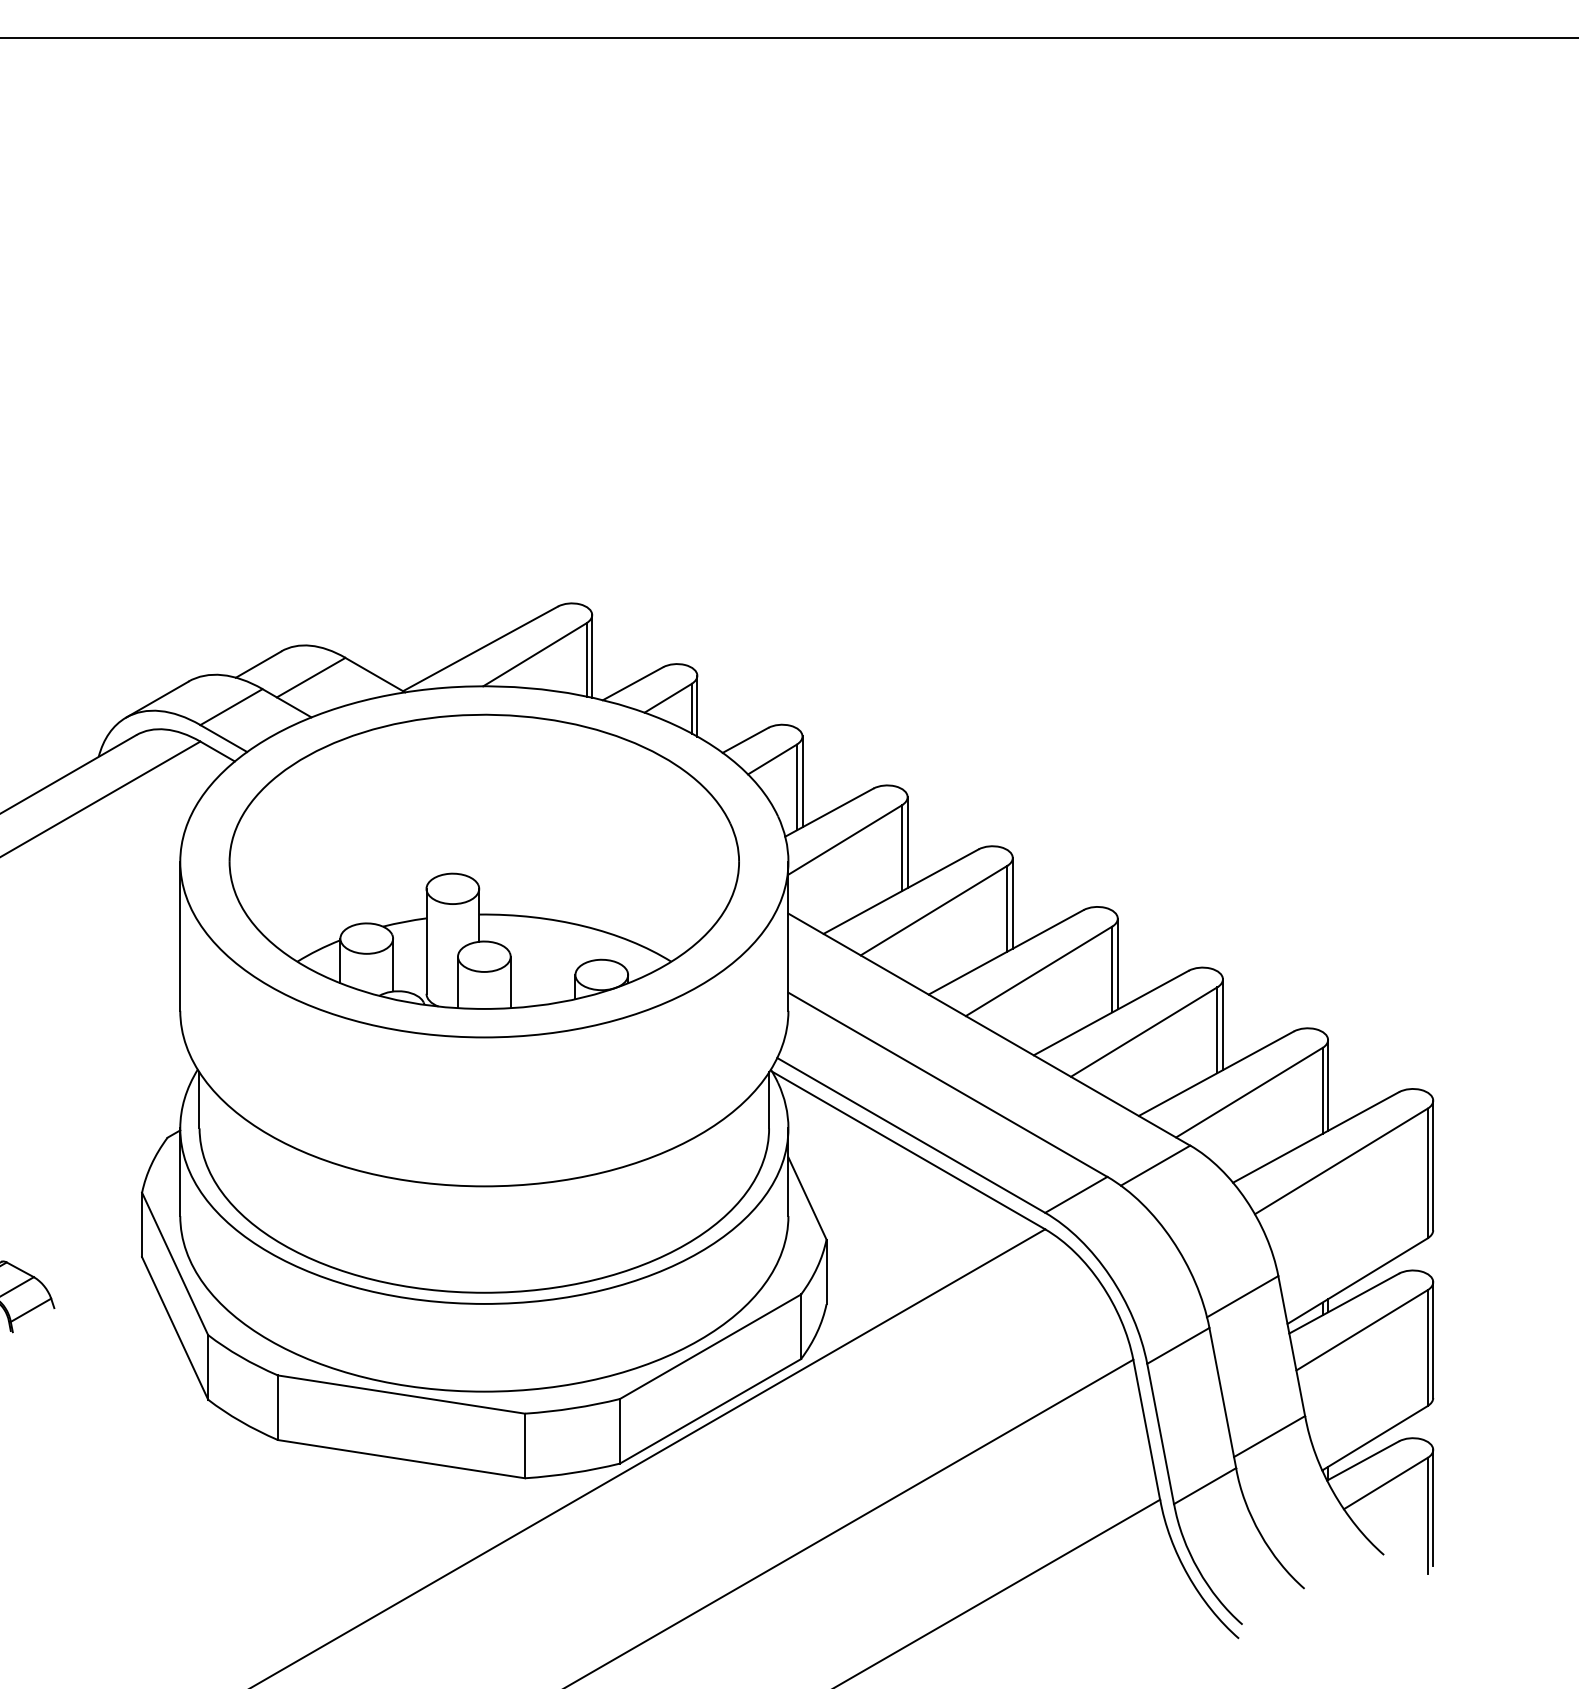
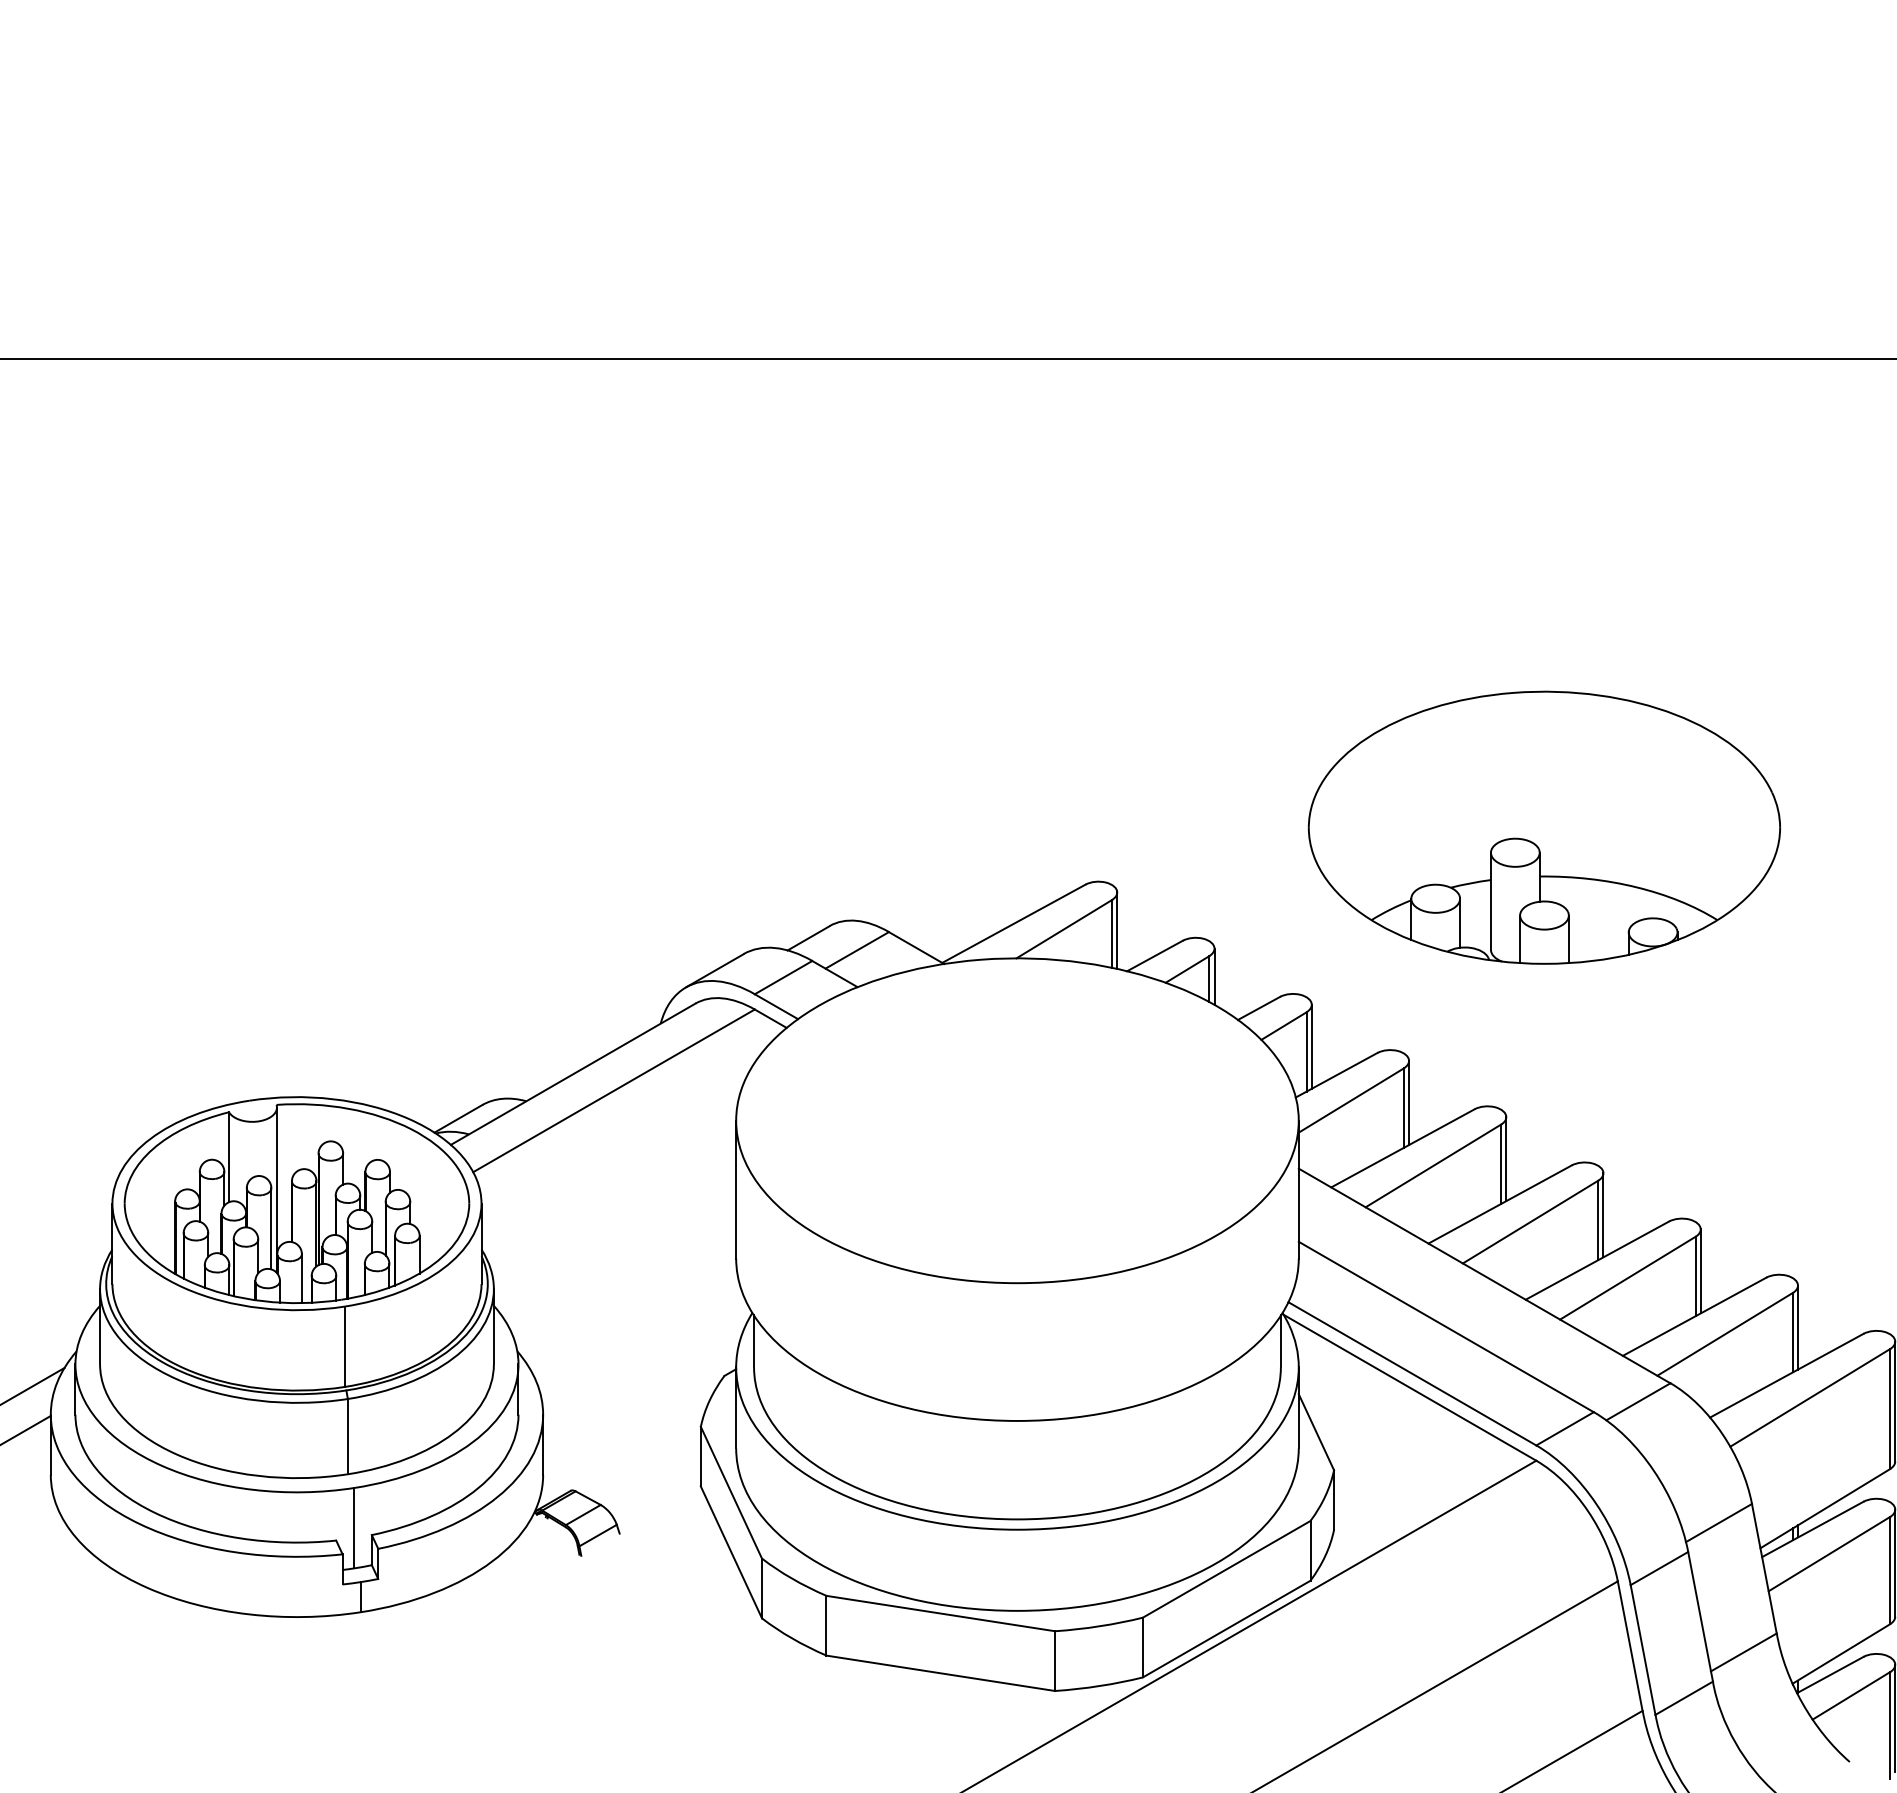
part: (483, 861) -> (1543, 827), moved

